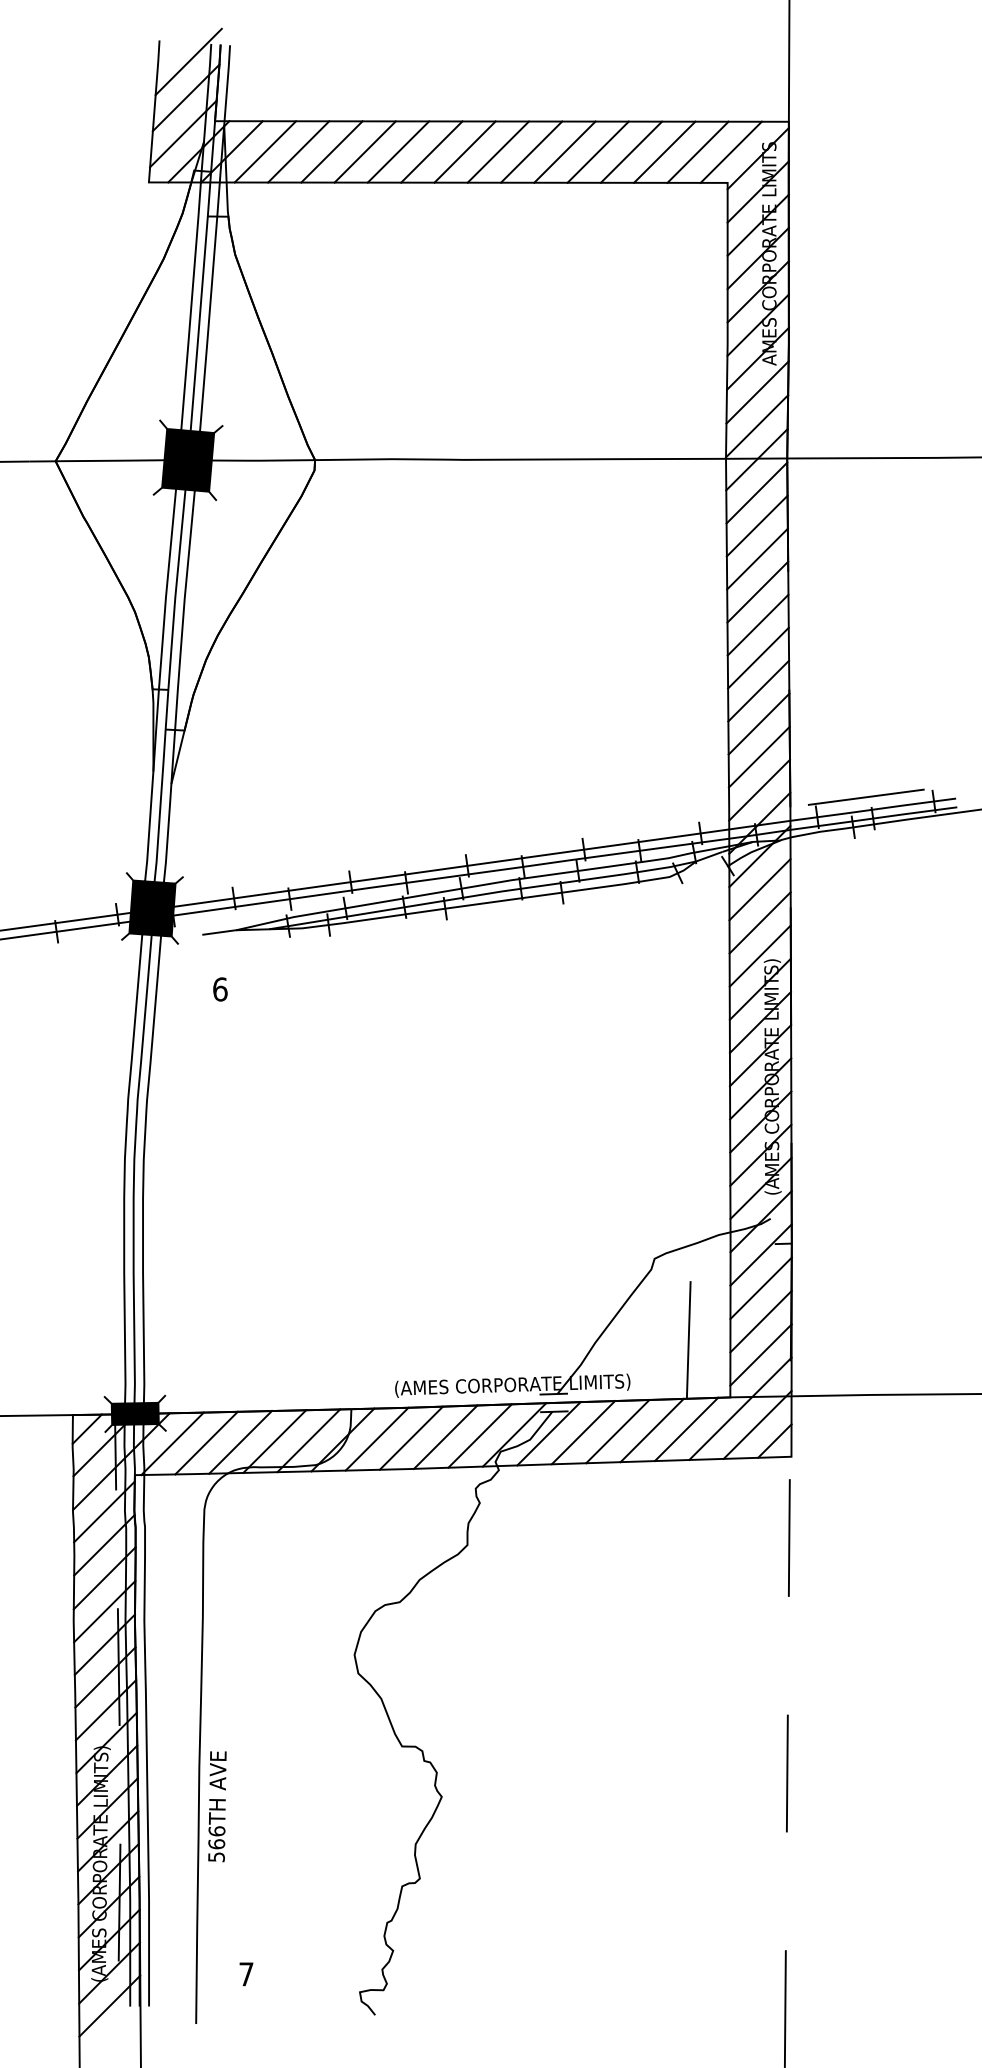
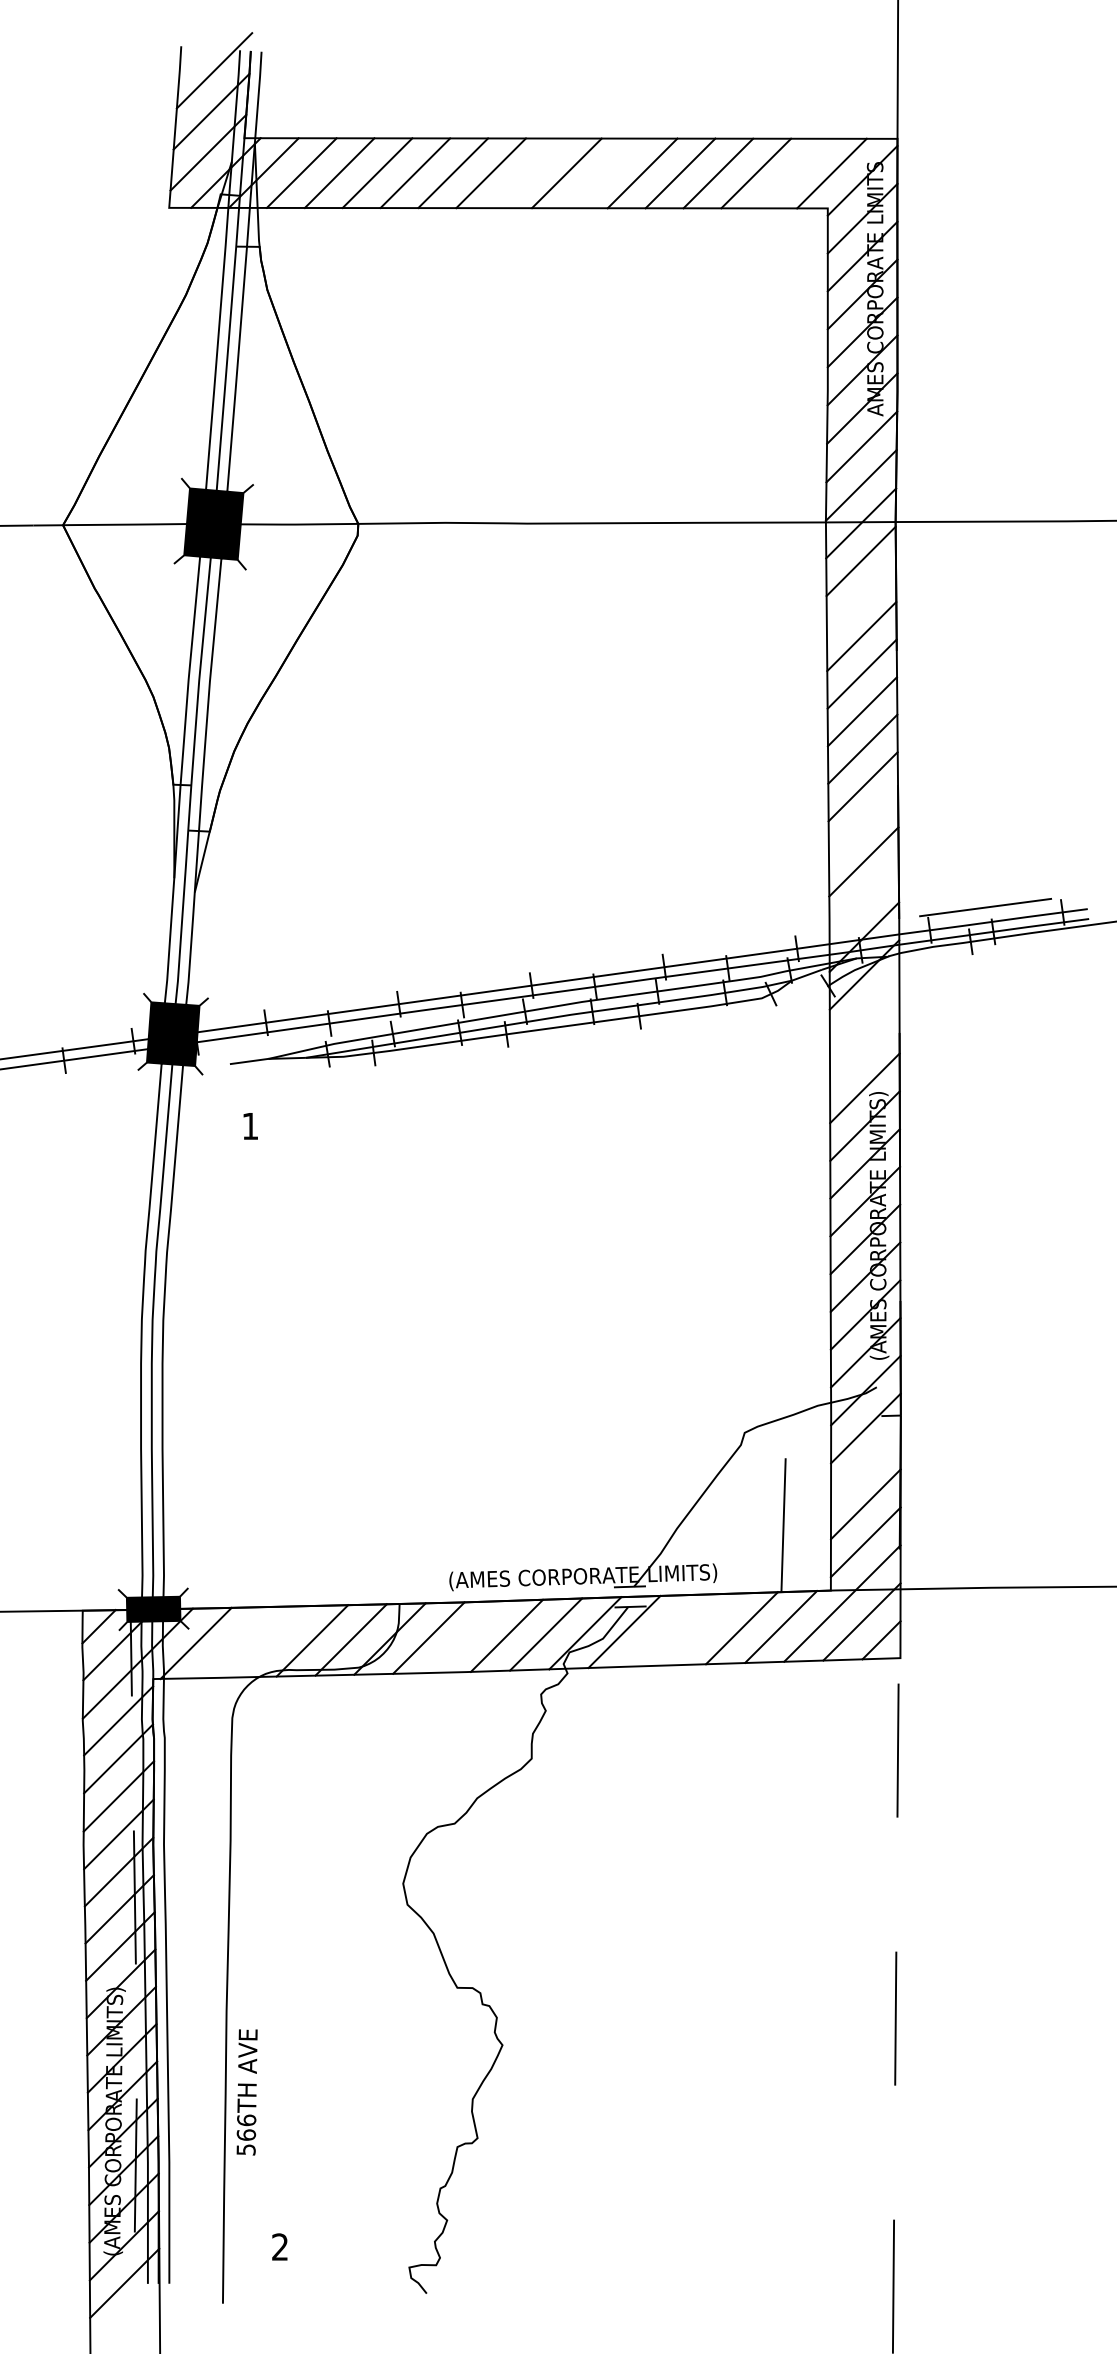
line: (464, 152) -> (528, 173), removed
line: (531, 152) -> (604, 173), removed
line: (697, 152) -> (793, 173), removed
line: (757, 525) -> (861, 598), removed
line: (759, 723) -> (863, 823), removed
line: (759, 790) -> (863, 899), removed
line: (759, 889) -> (864, 1012), removed
line: (759, 922) -> (864, 1050), removed
text: (220, 989) -> (250, 1126), 6 -> 1
line: (760, 1288) -> (865, 1466), removed
line: (617, 1431) -> (702, 1629), removed
line: (583, 1432) -> (663, 1630), removed
line: (411, 1437) -> (467, 1636), removed
line: (240, 1442) -> (273, 1641), removed
line: (206, 1443) -> (234, 1642), removed
text: (216, 1806) -> (246, 2092), moved
text: (245, 1973) -> (279, 2246), 7 -> 2

